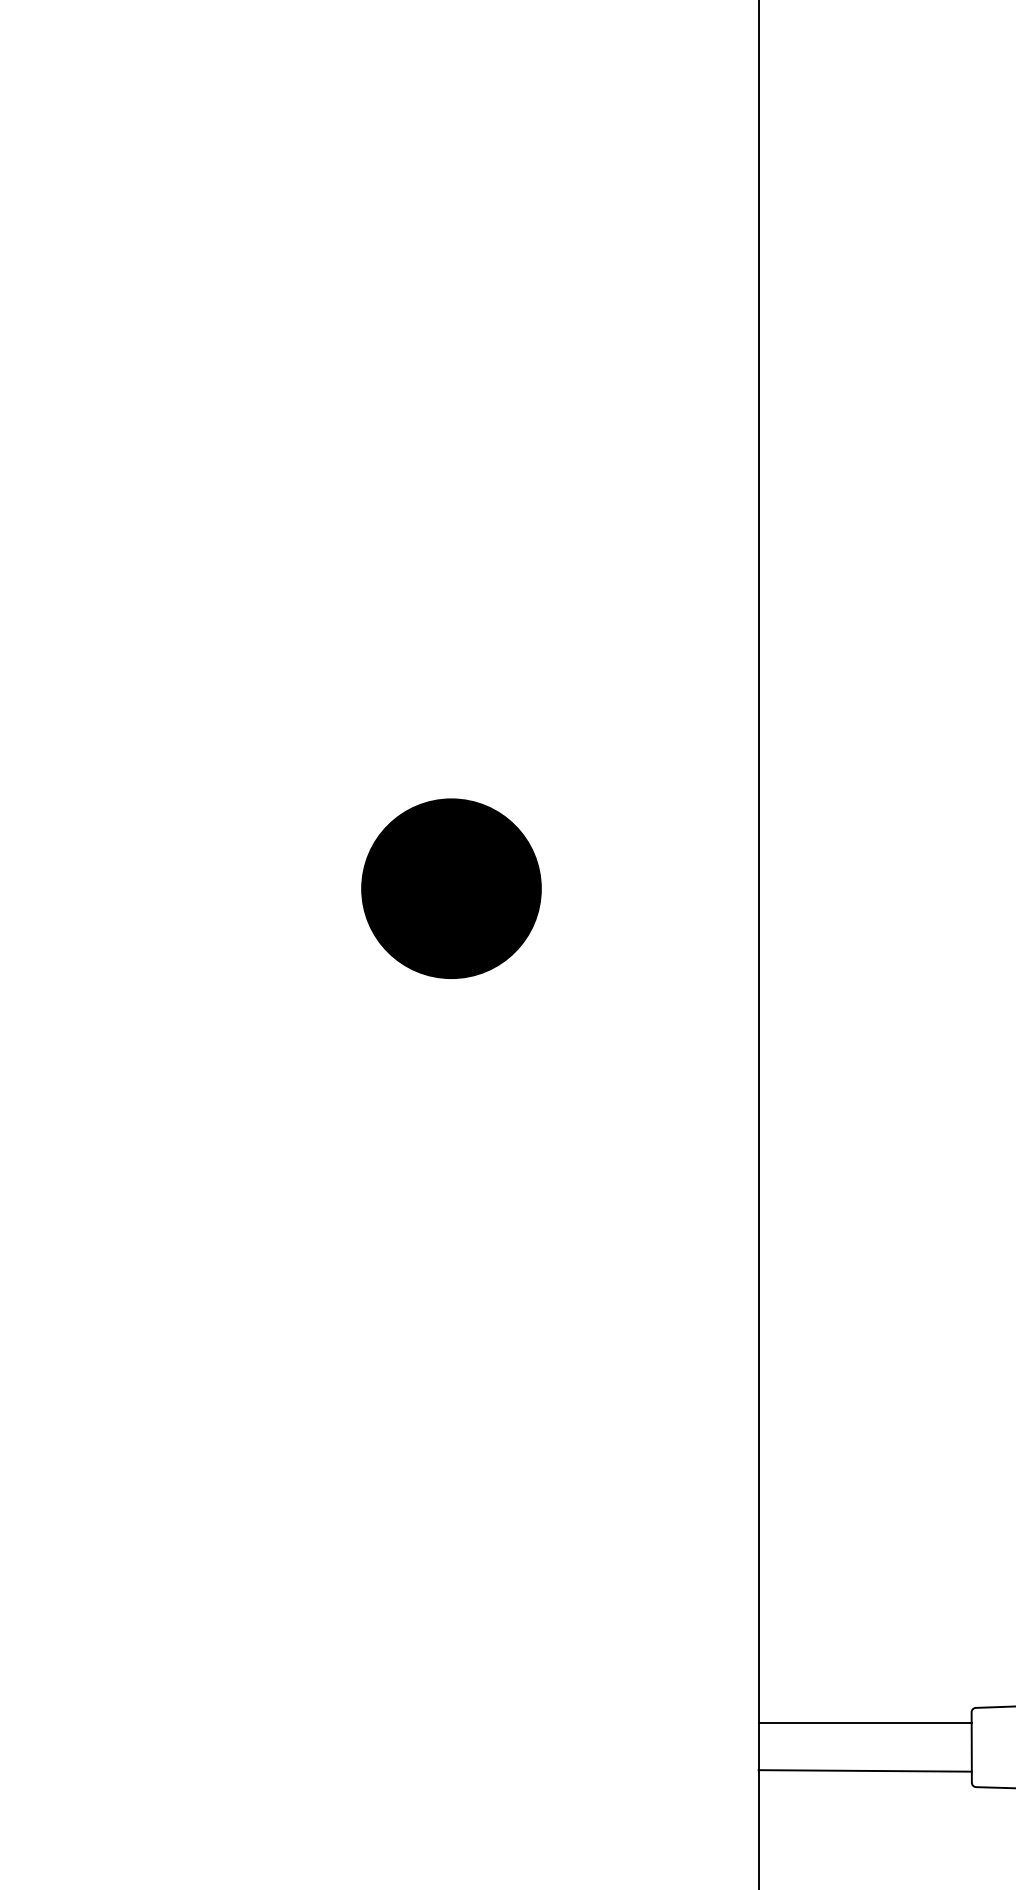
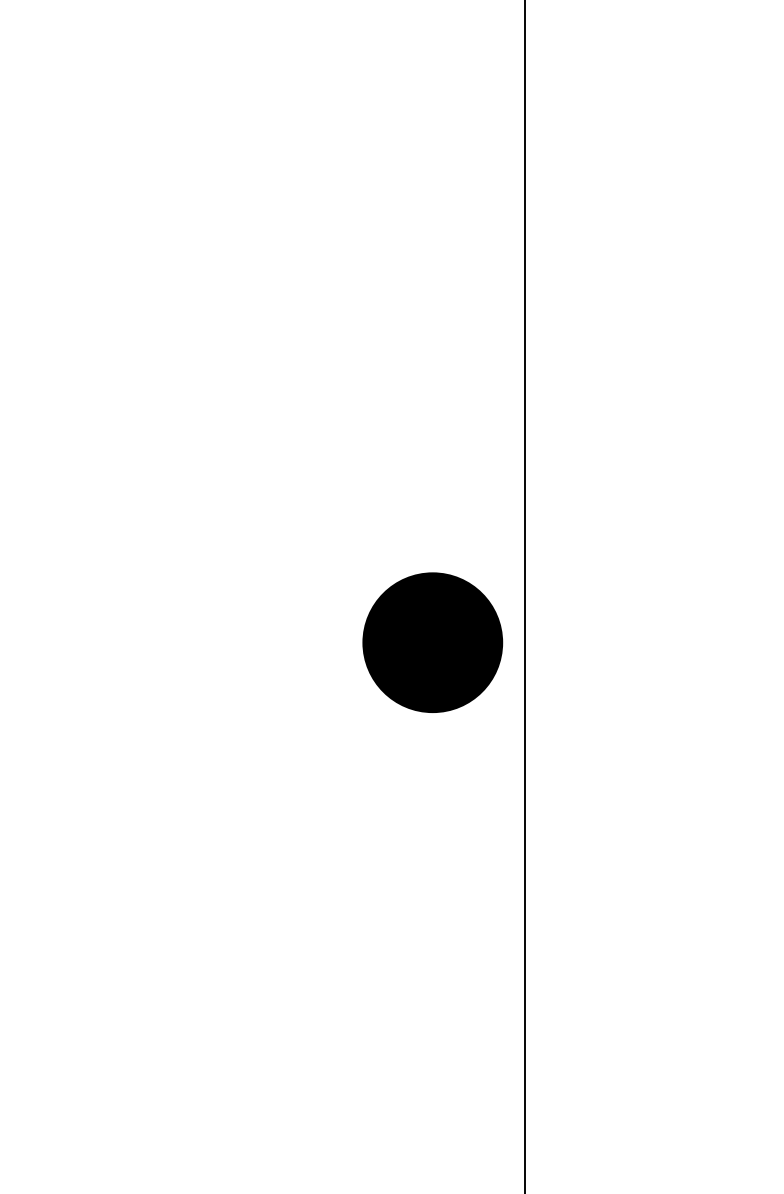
part: (451, 888) -> (432, 642), moved

